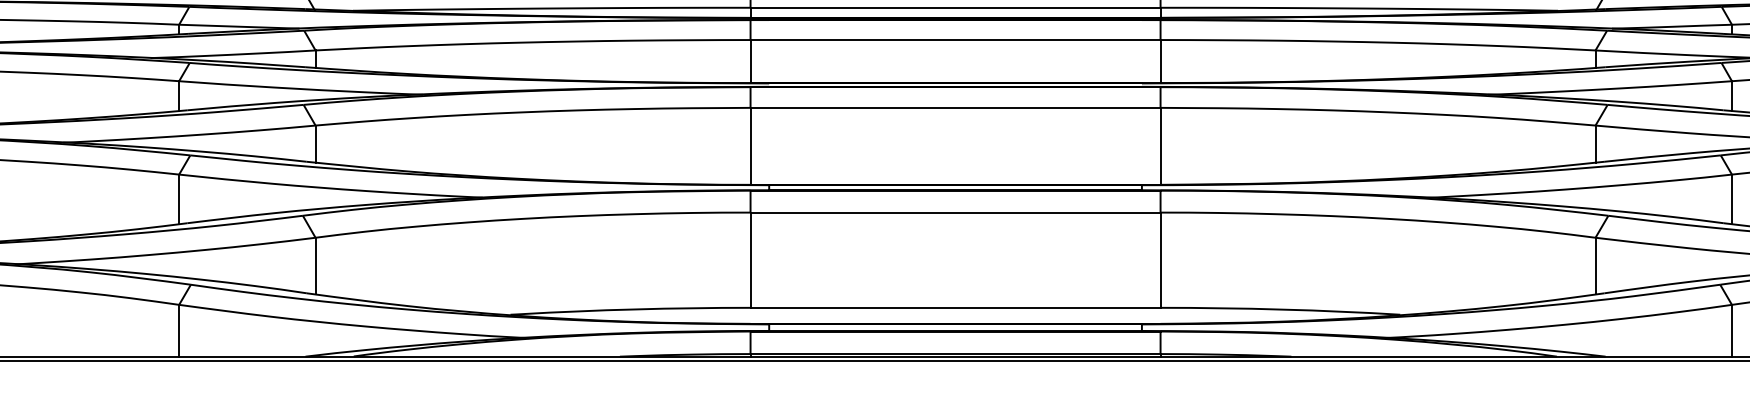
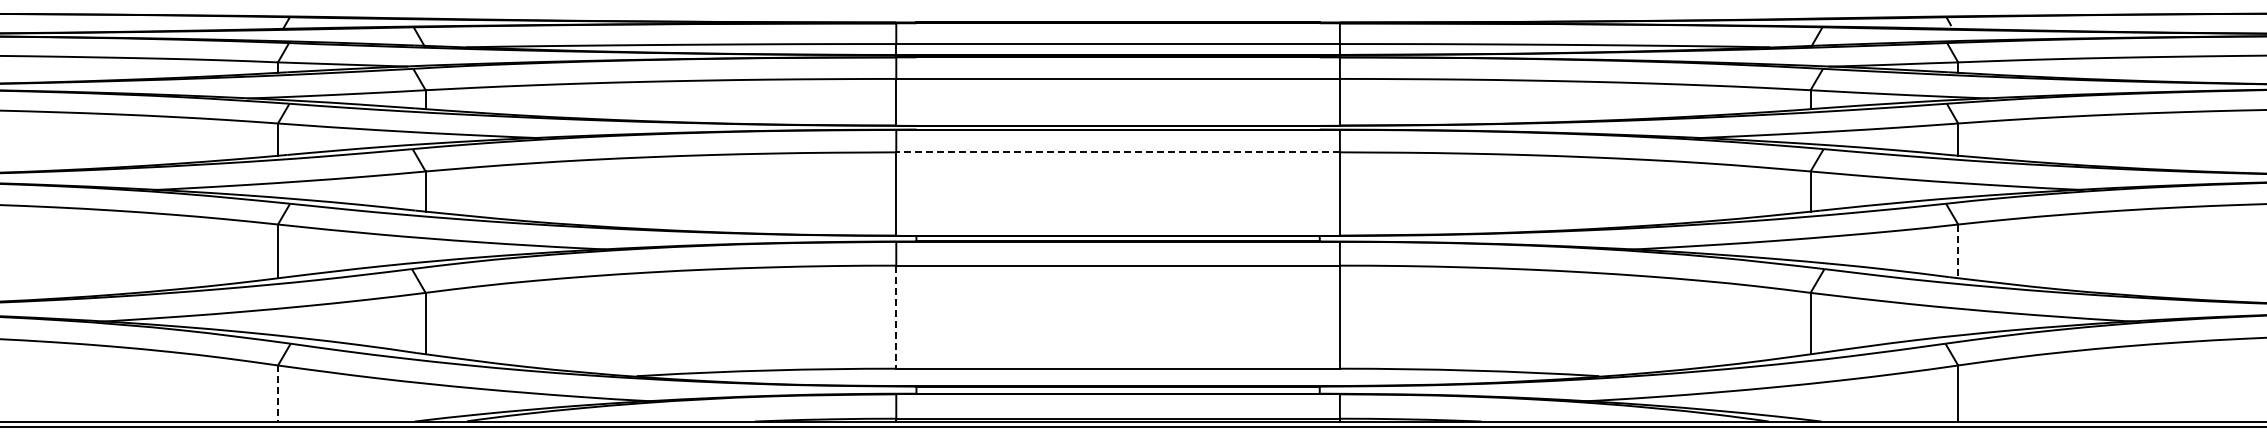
line: (955, 108) -> (1118, 152), solid -> dashed
line: (1732, 199) -> (1958, 251), solid -> dashed
line: (750, 260) -> (896, 317), solid -> dashed
line: (179, 331) -> (278, 394), solid -> dashed

